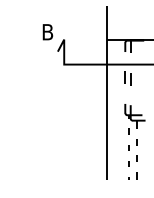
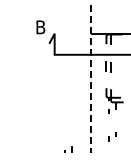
line: (106, 93) -> (90, 79), solid -> dashed
part: (132, 144) -> (112, 122), removed
part: (132, 176) -> (68, 149), moved

